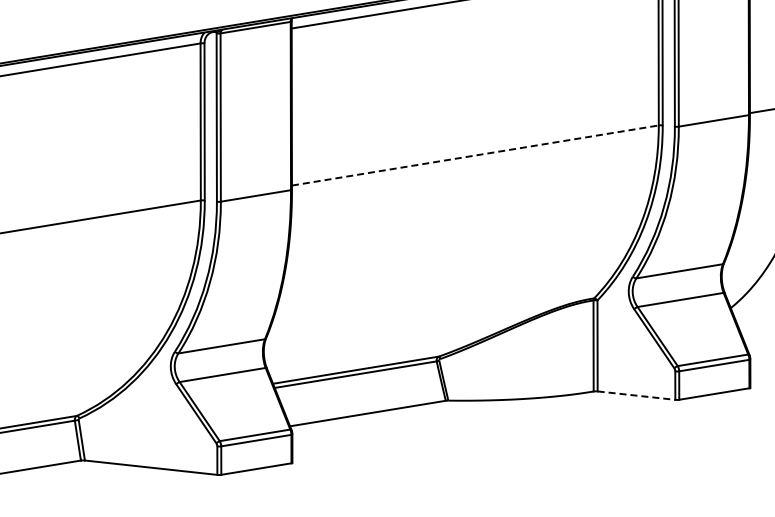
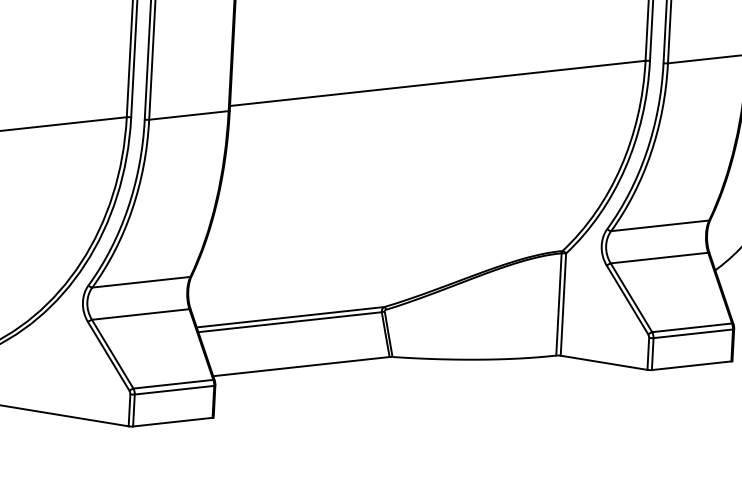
line: (475, 155) -> (437, 83), dashed -> solid
line: (636, 395) -> (604, 362), dashed -> solid

